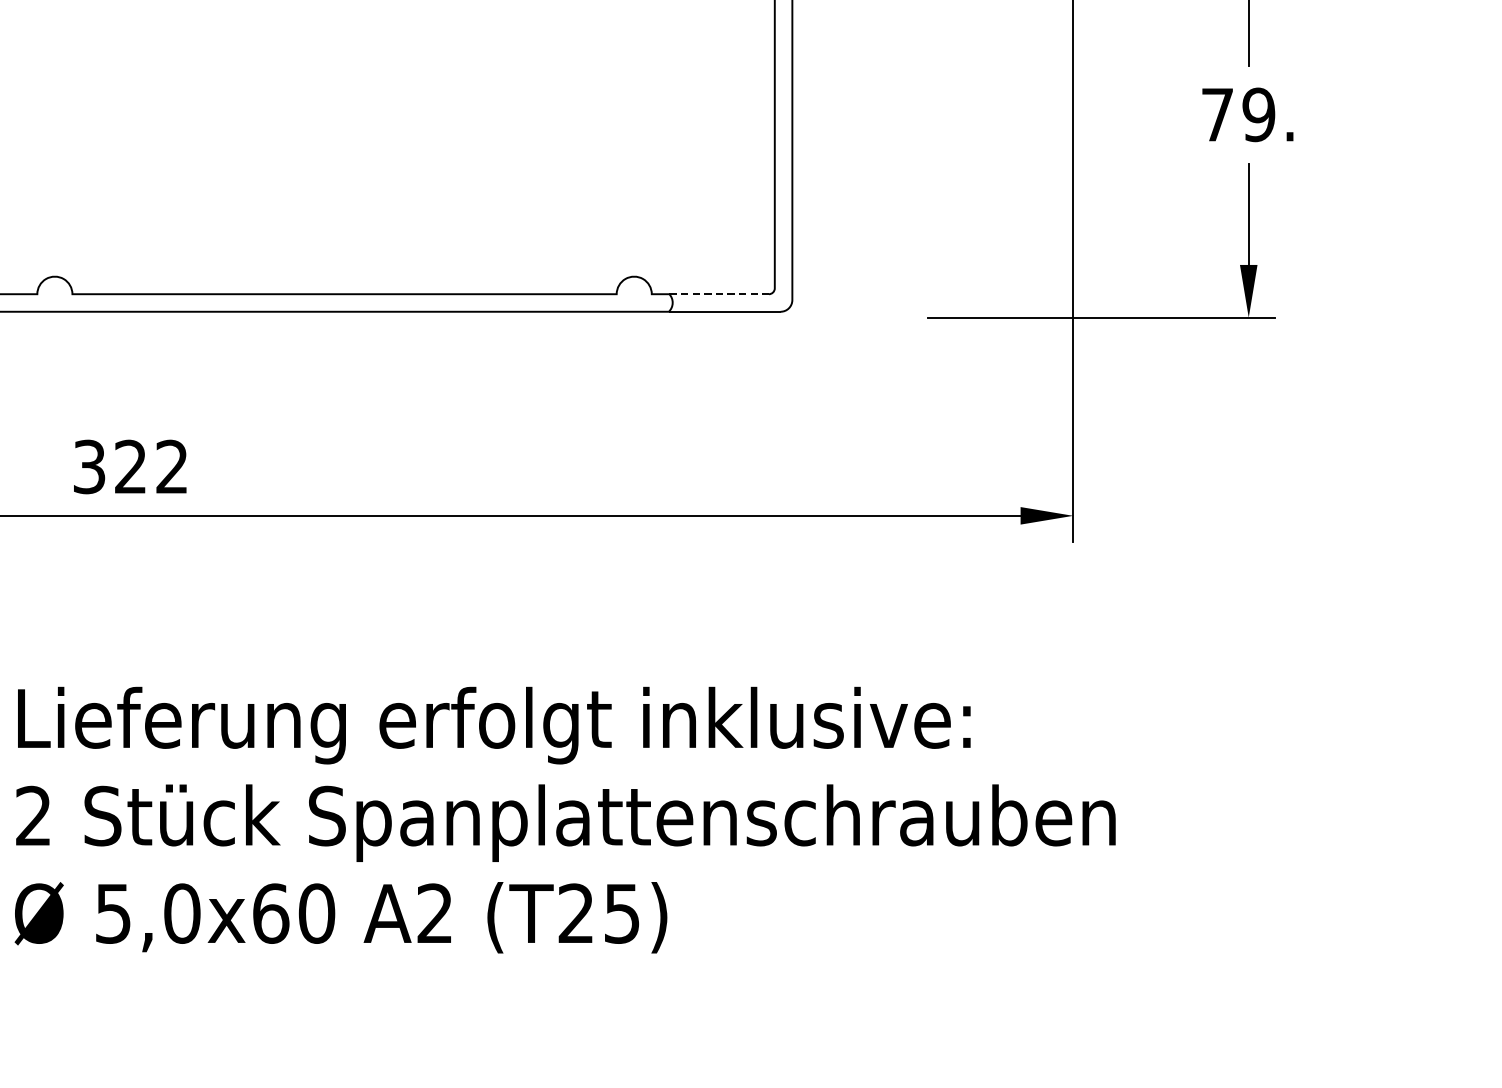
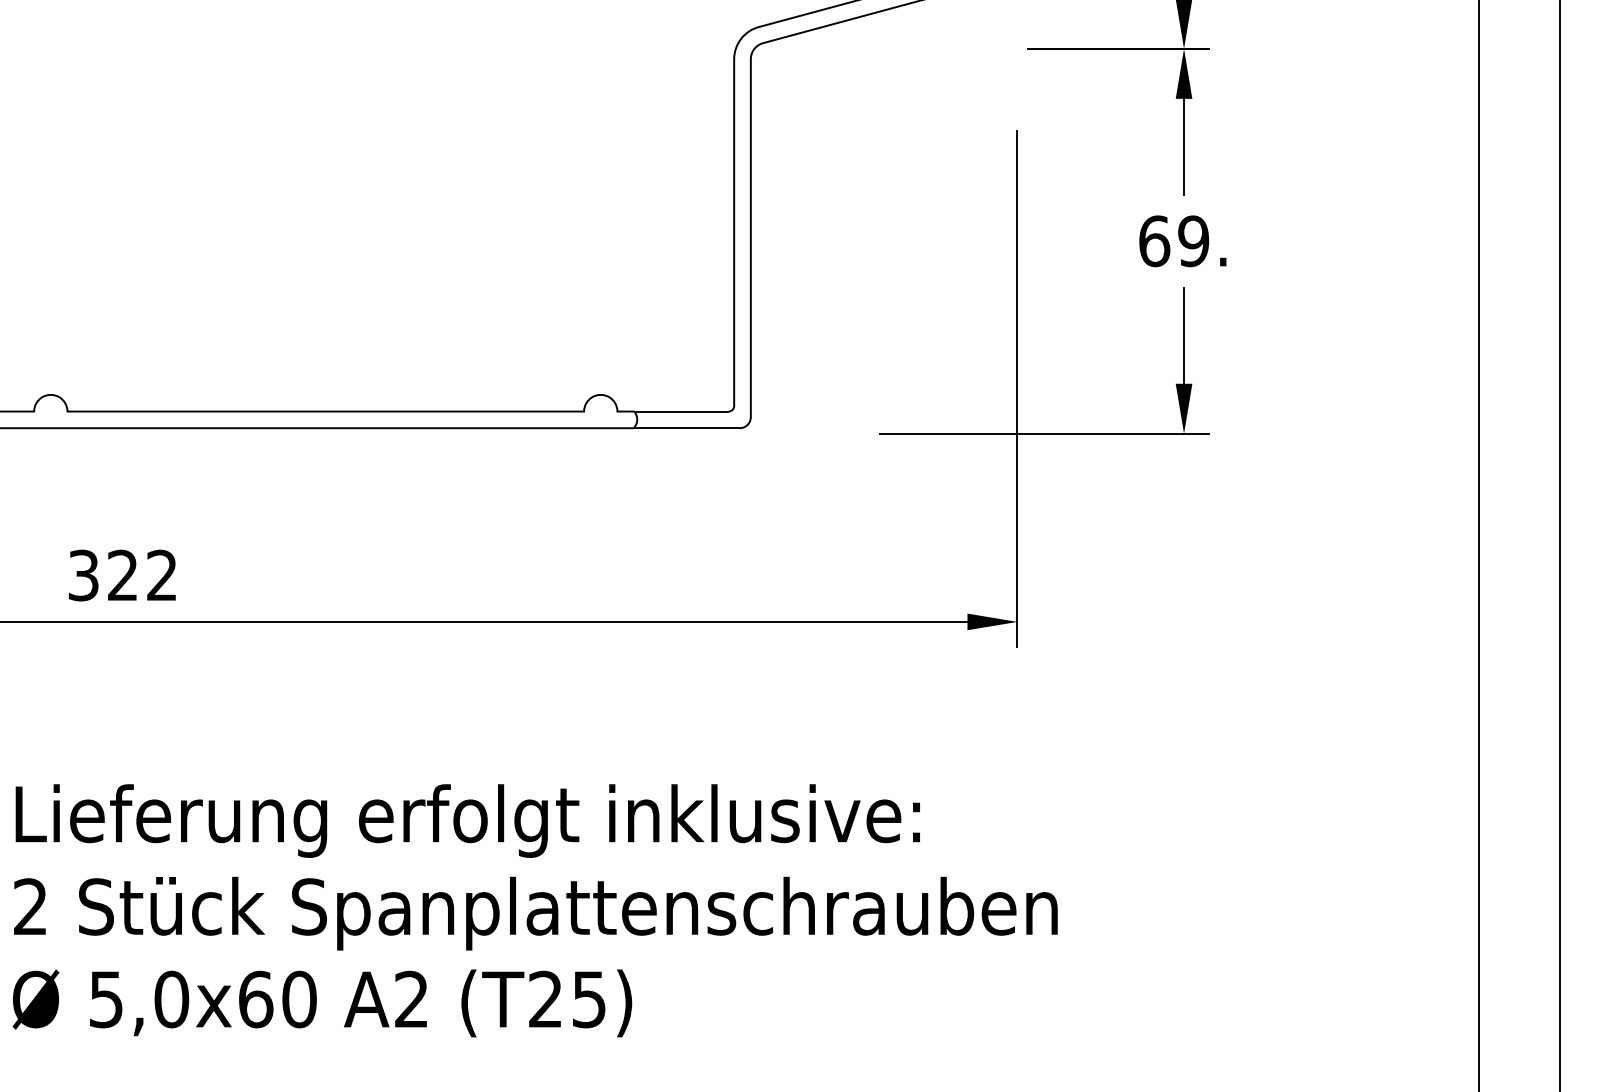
text: (1217, 115) -> (1154, 241), 79. -> 69.
line: (719, 294) -> (681, 411), dashed -> solid

